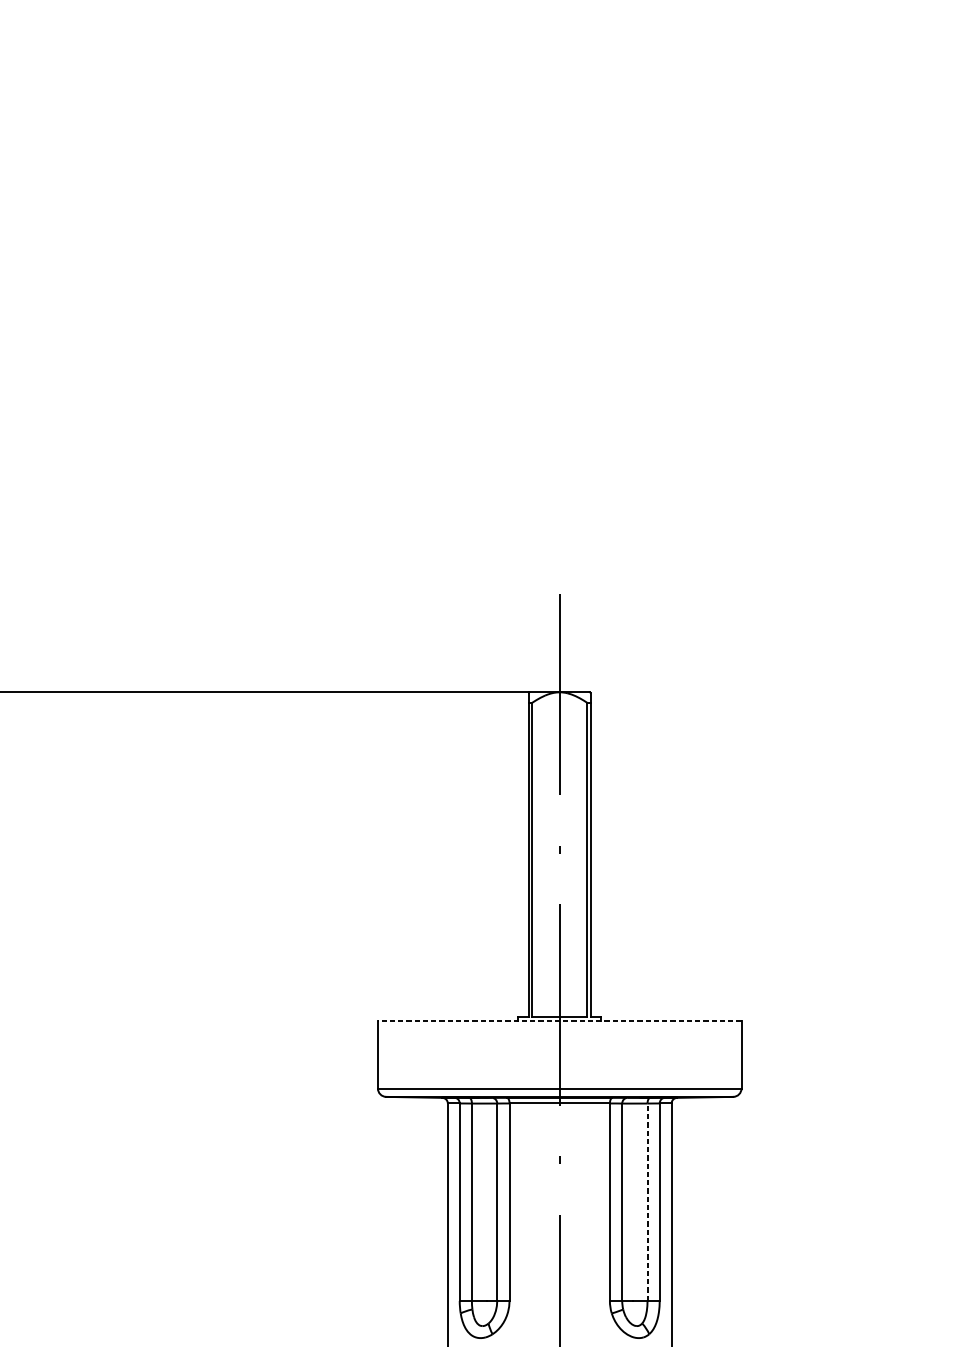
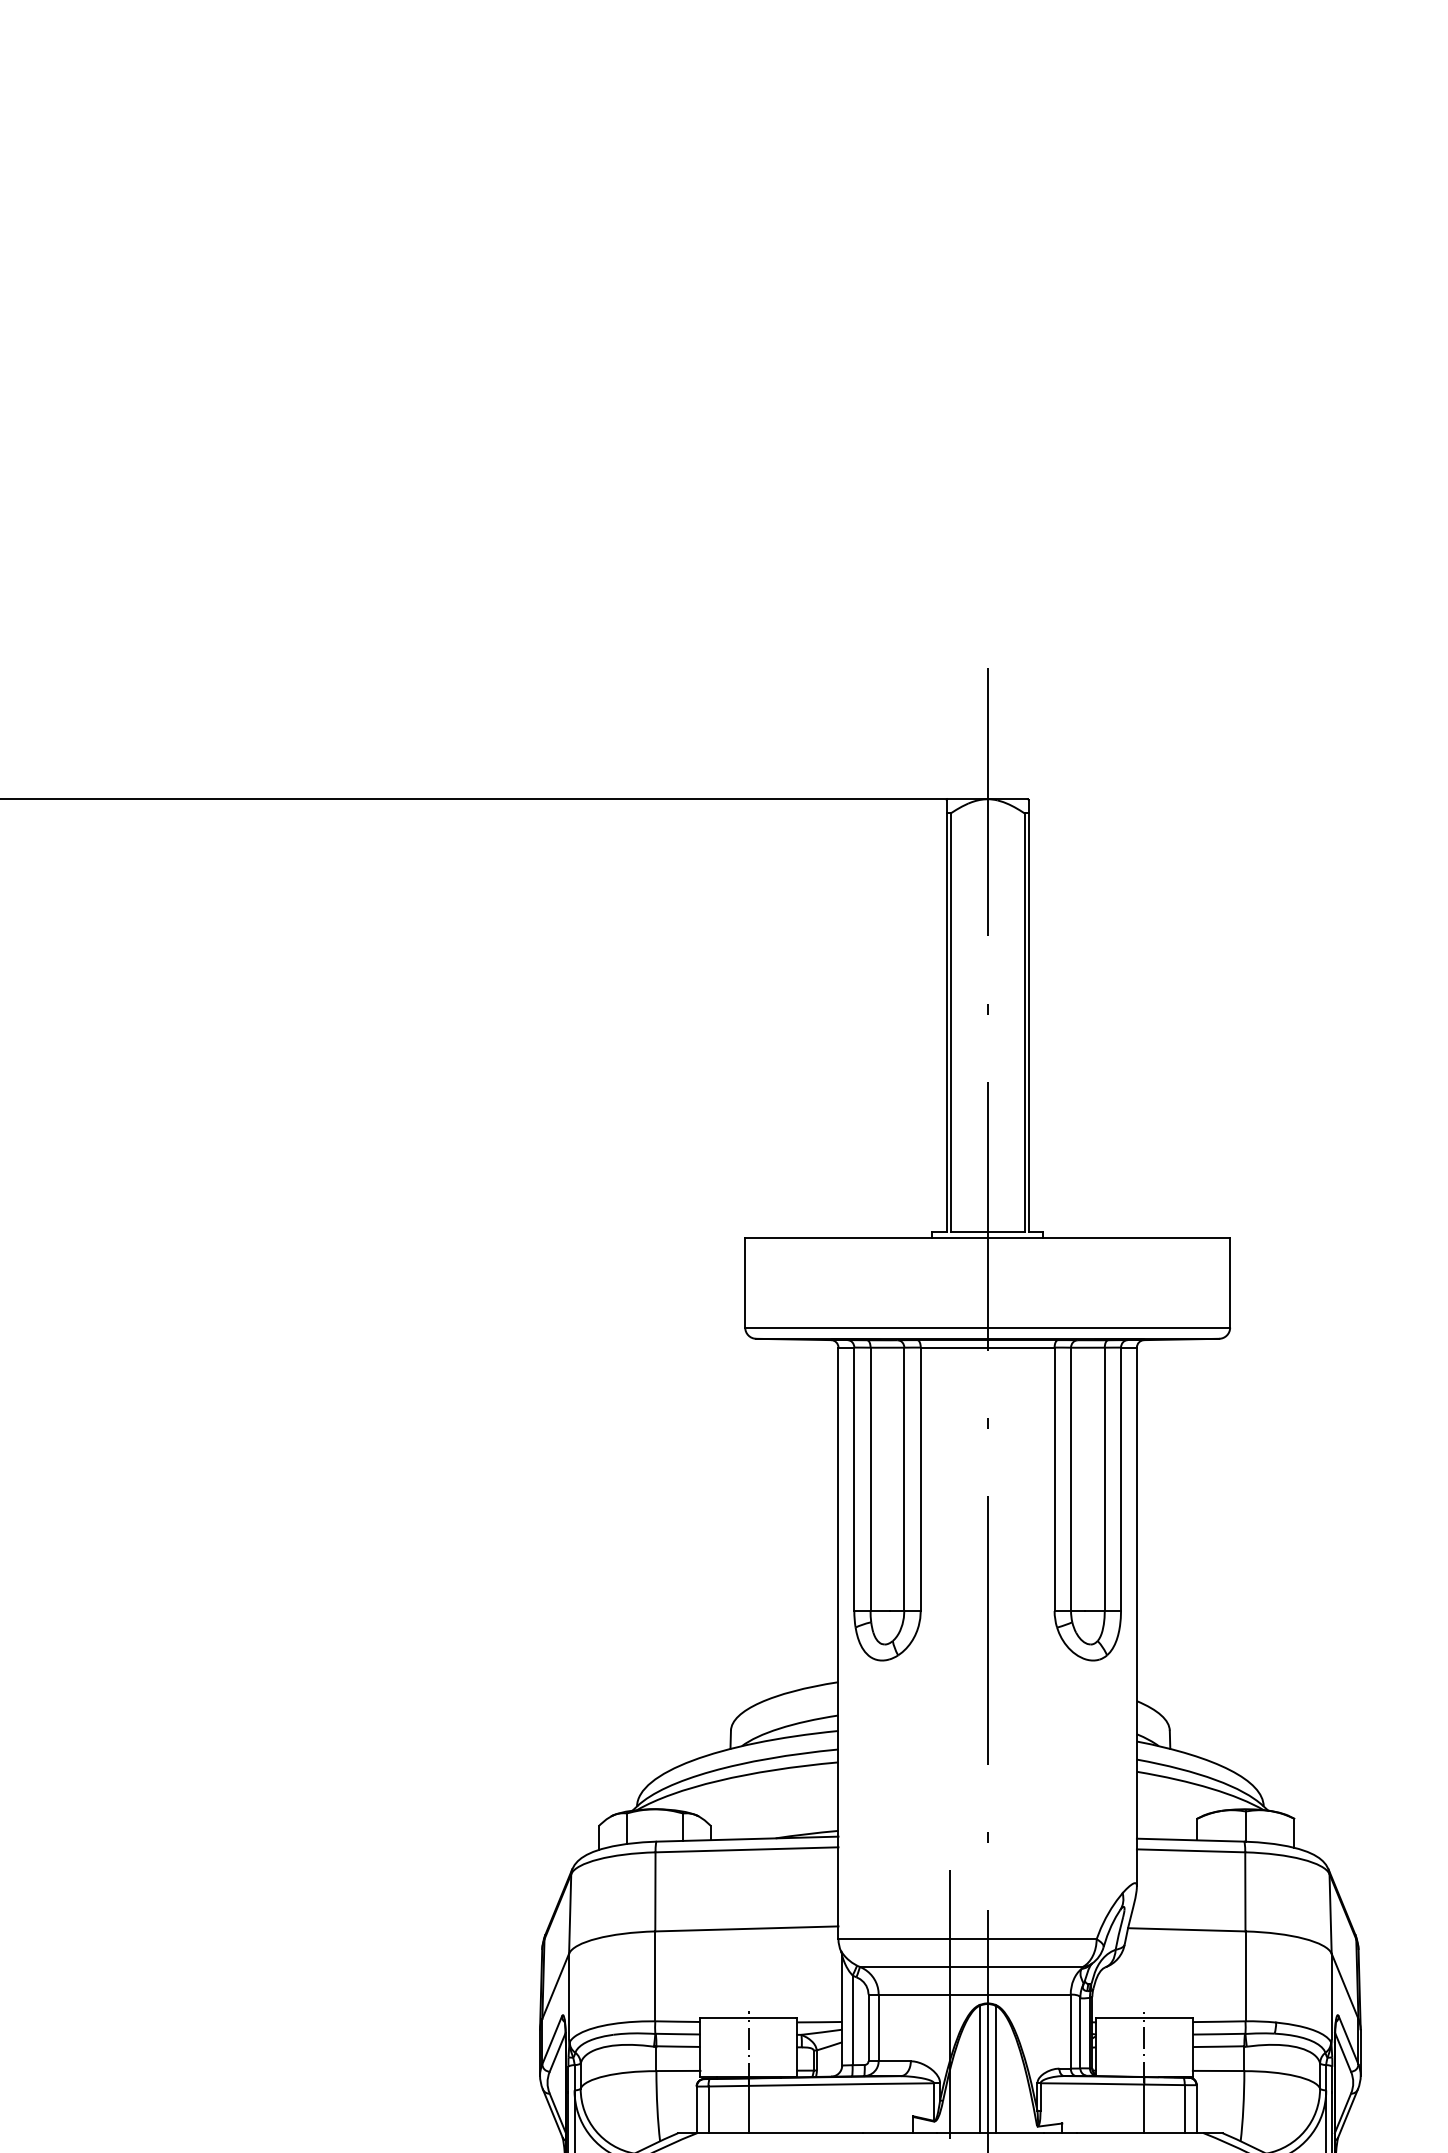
line: (559, 1020) -> (987, 1237), dashed -> solid
line: (647, 1202) -> (1104, 1479), dashed -> solid

